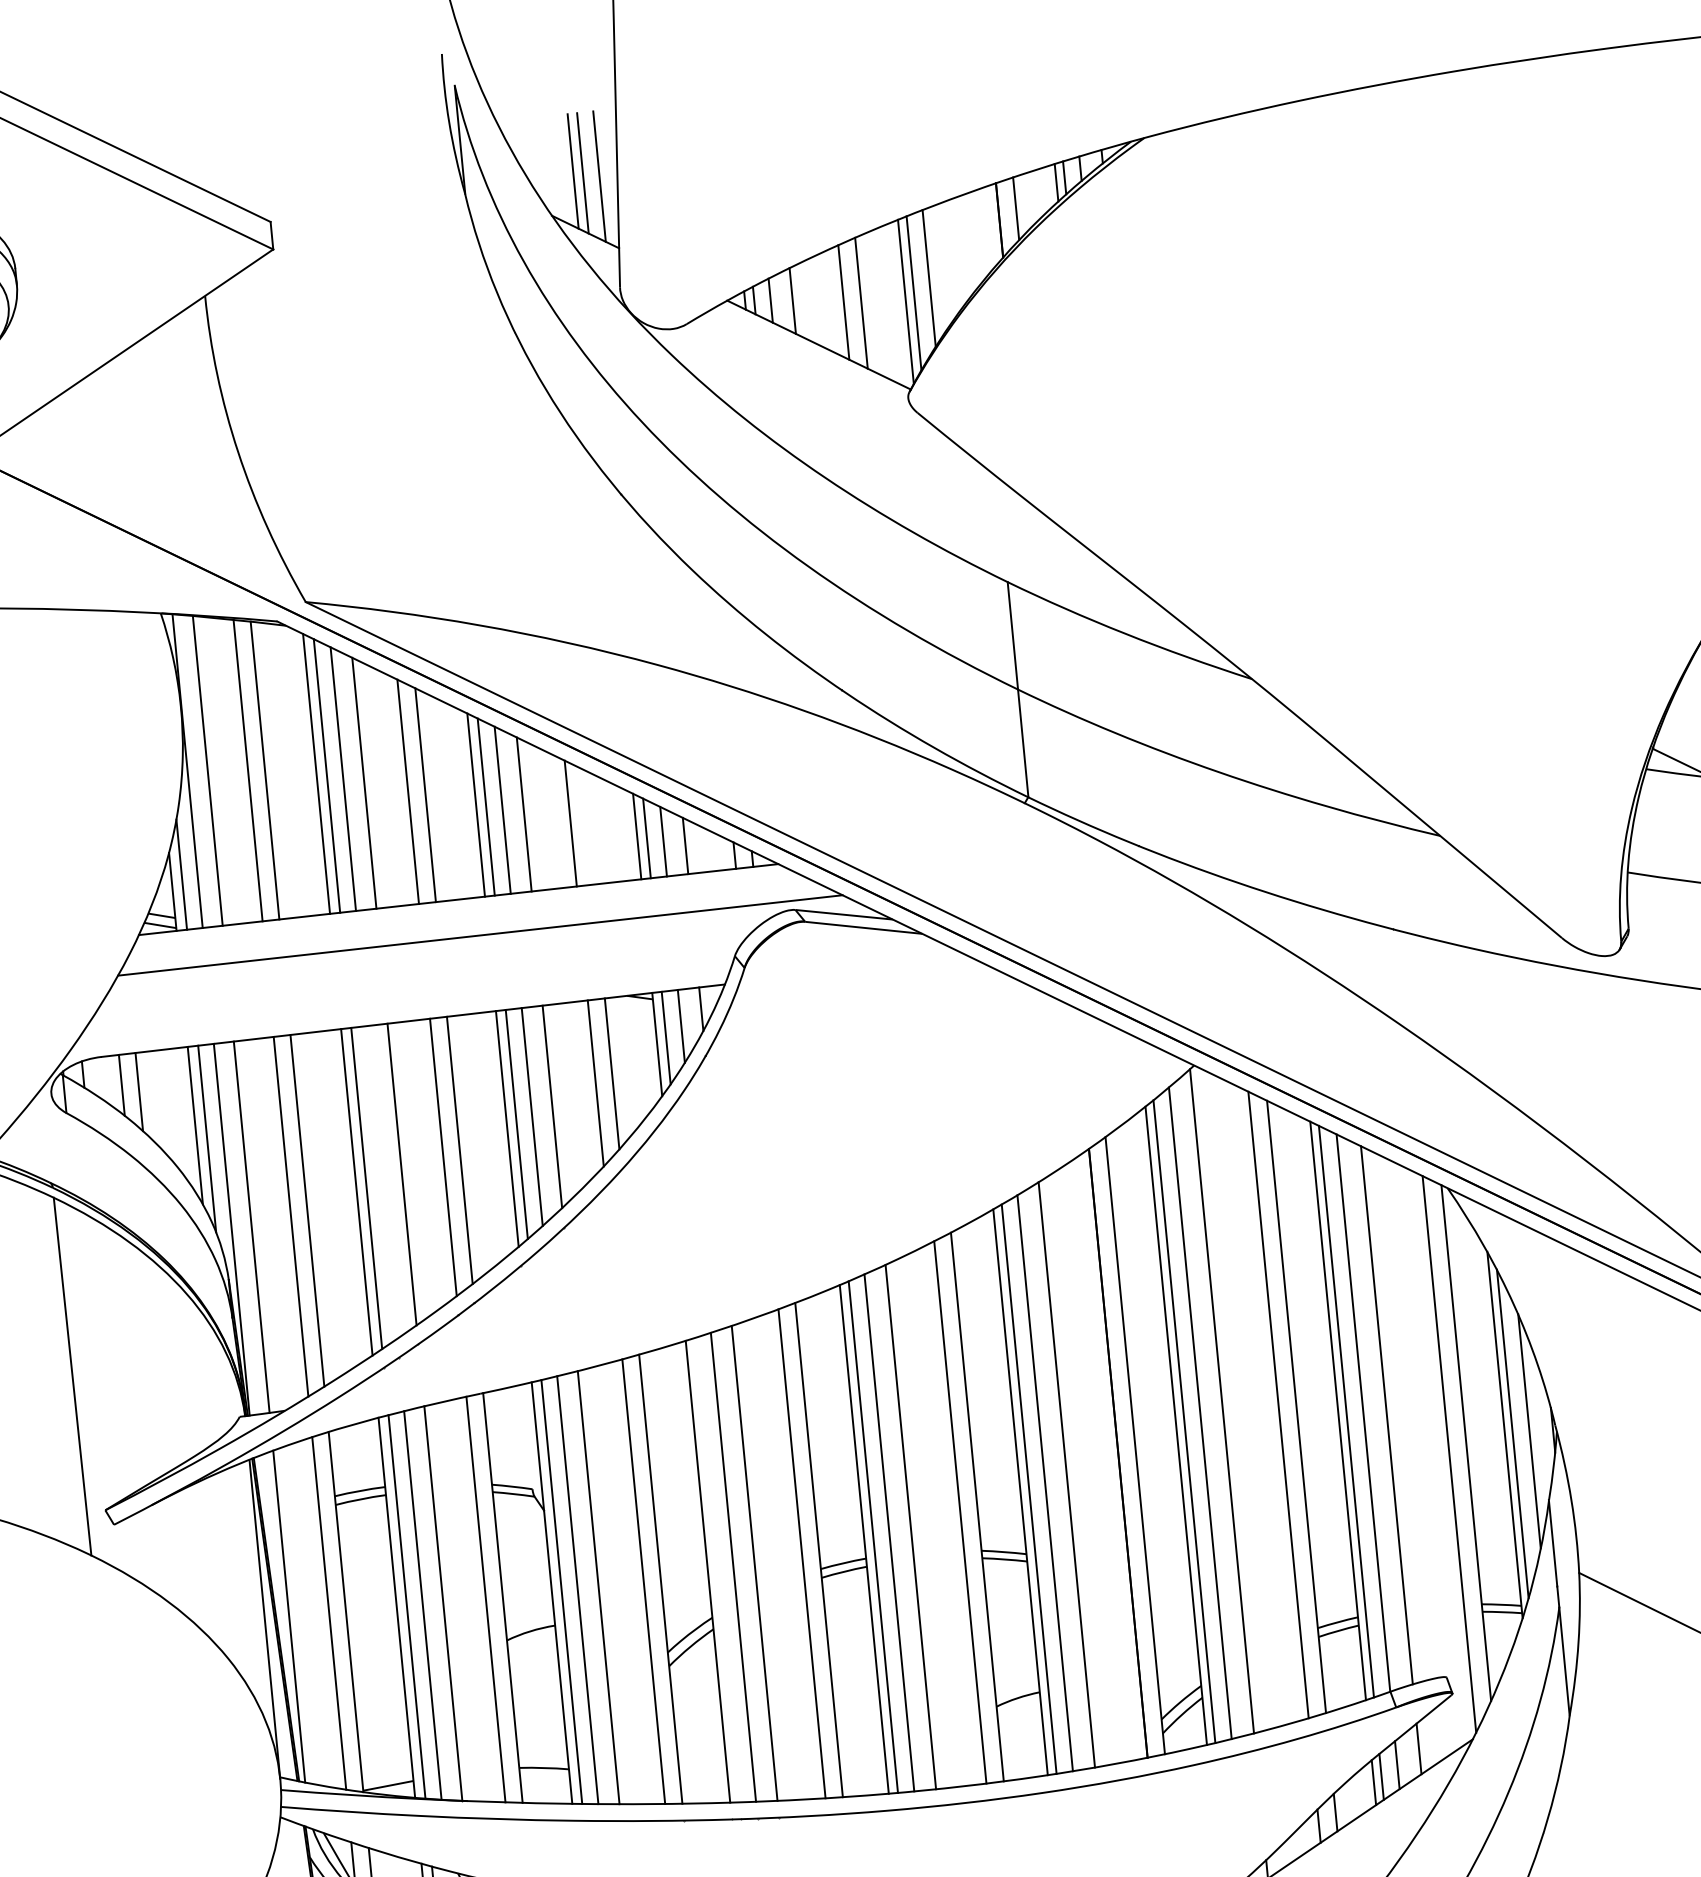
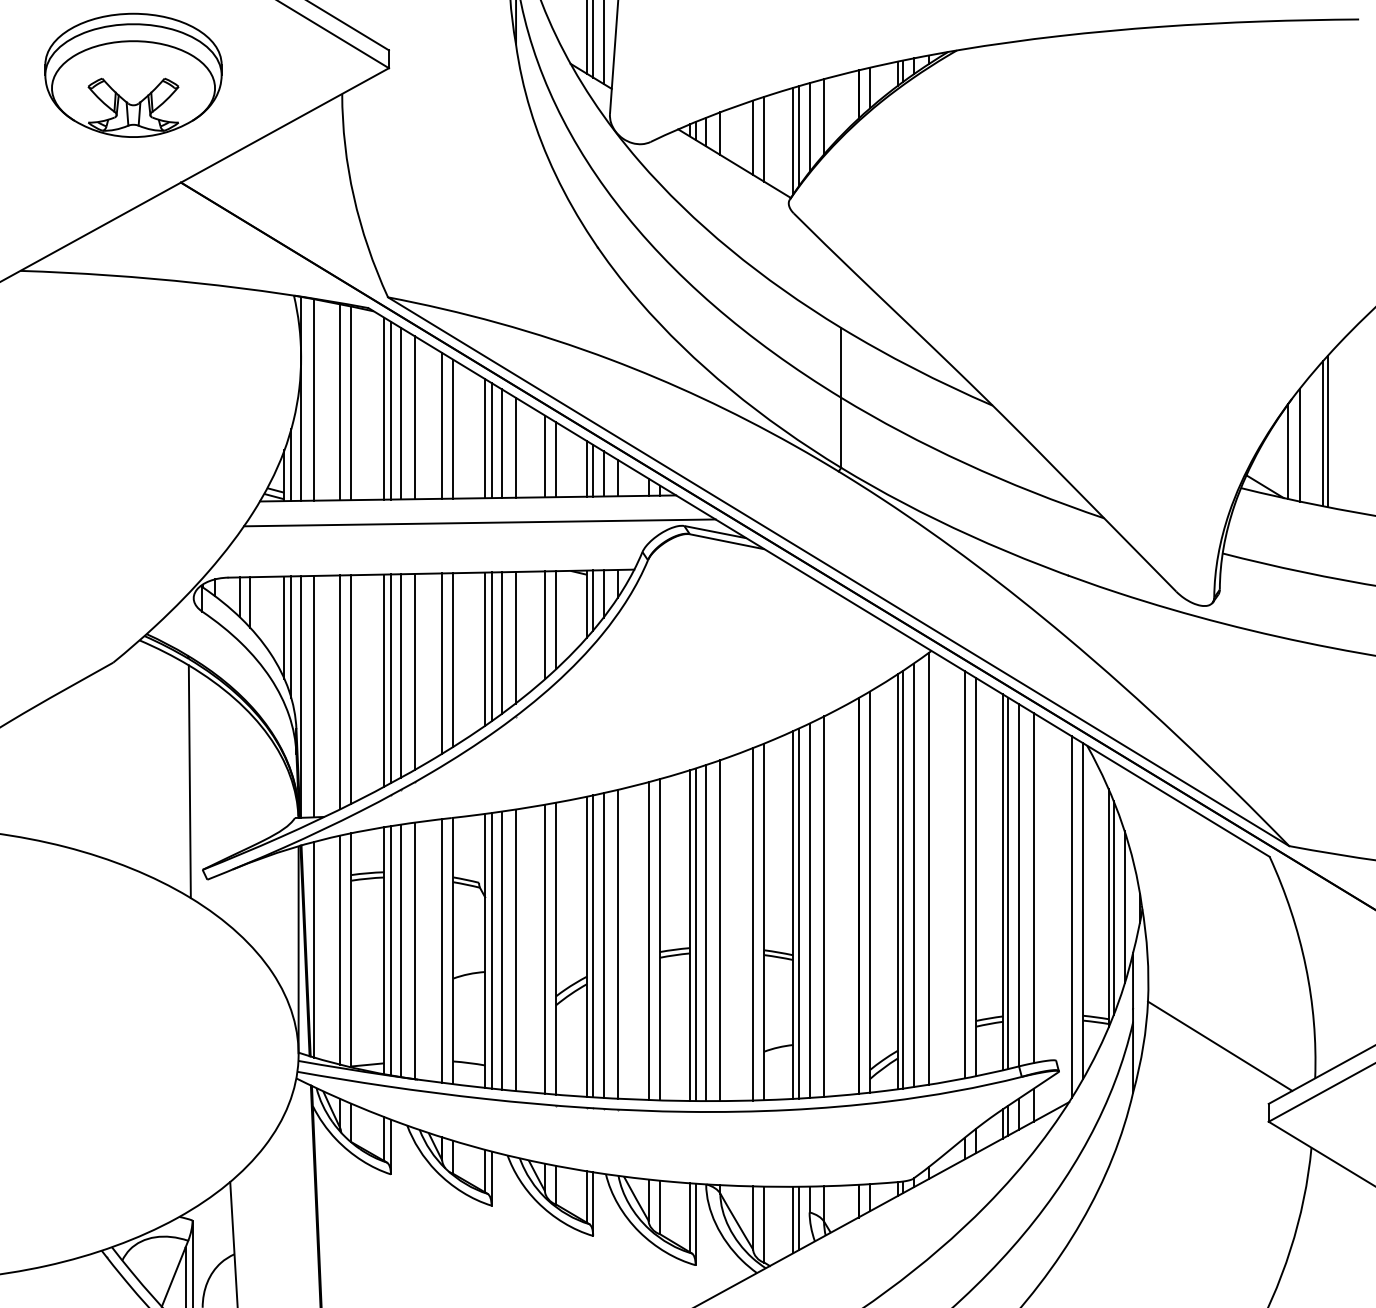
line: (950, 259) -> (824, 116), added
line: (588, 826) -> (556, 459), added
line: (382, 1181) -> (401, 675), added
line: (717, 1570) -> (593, 946), added

